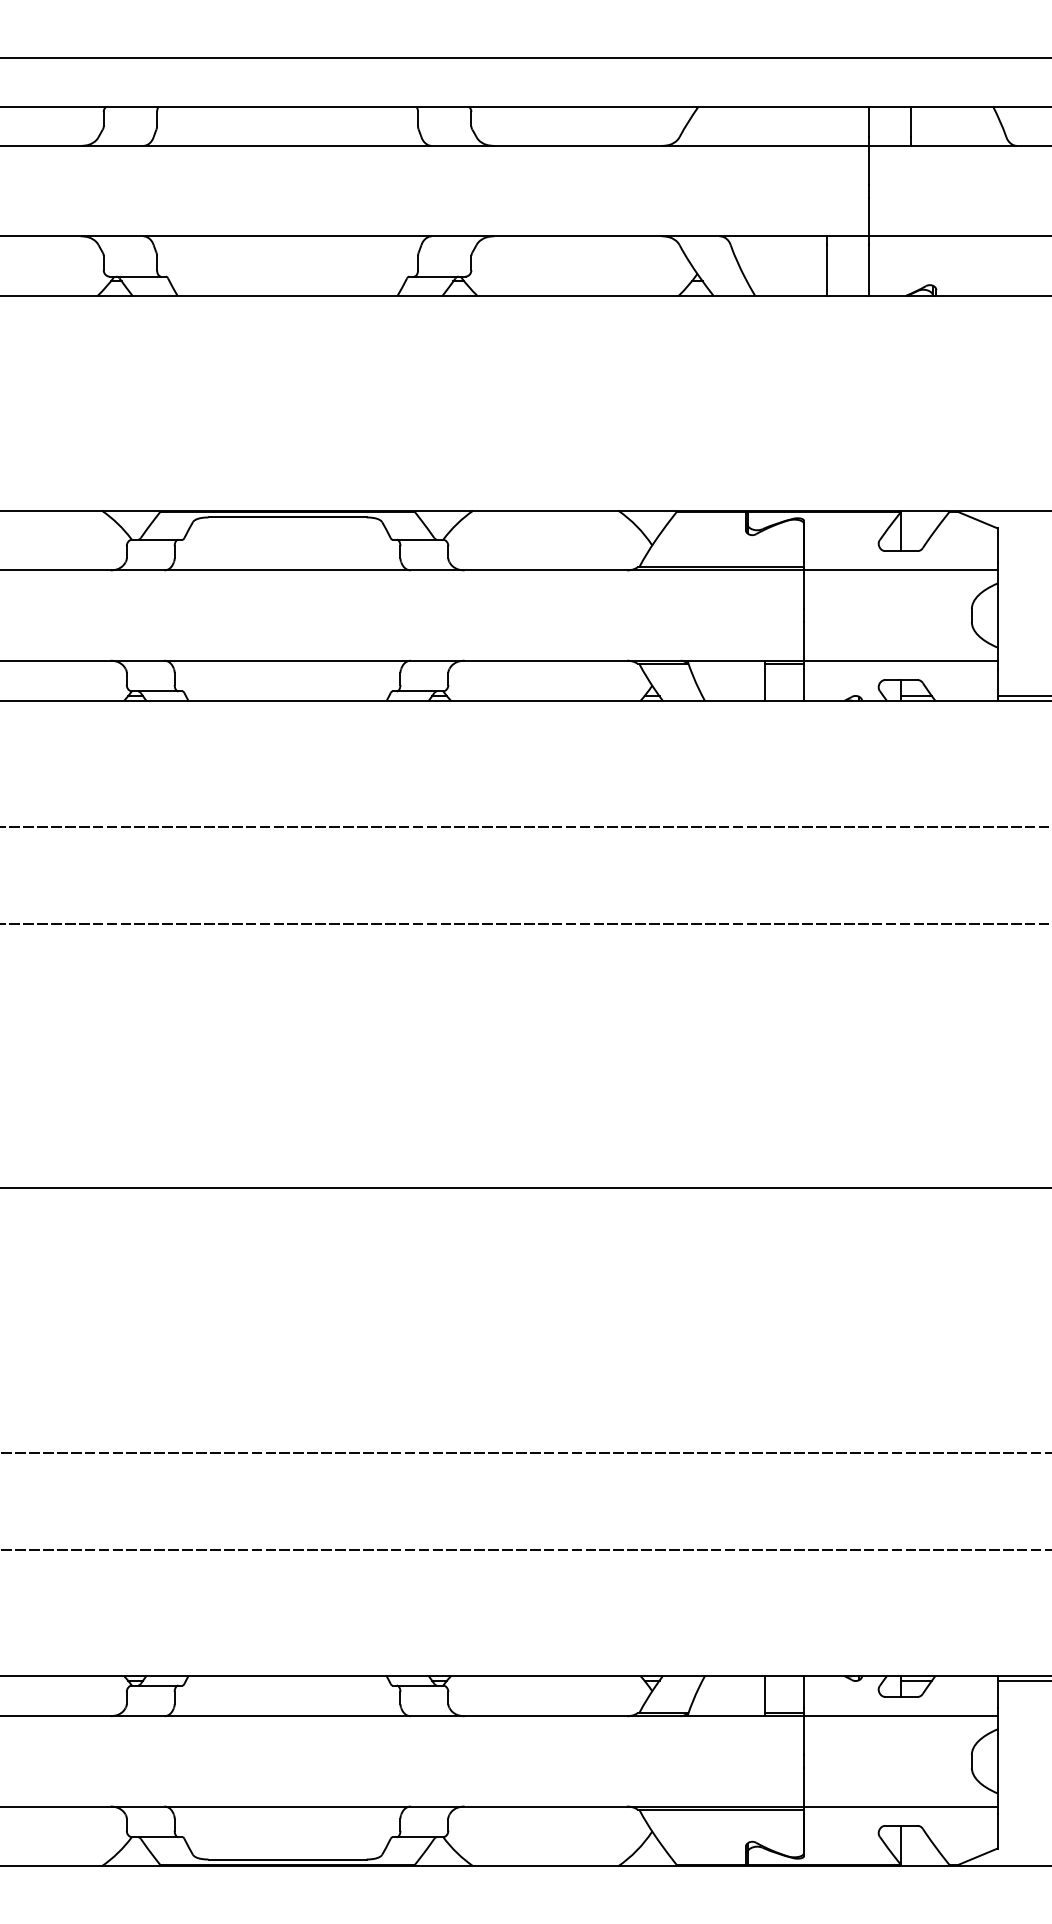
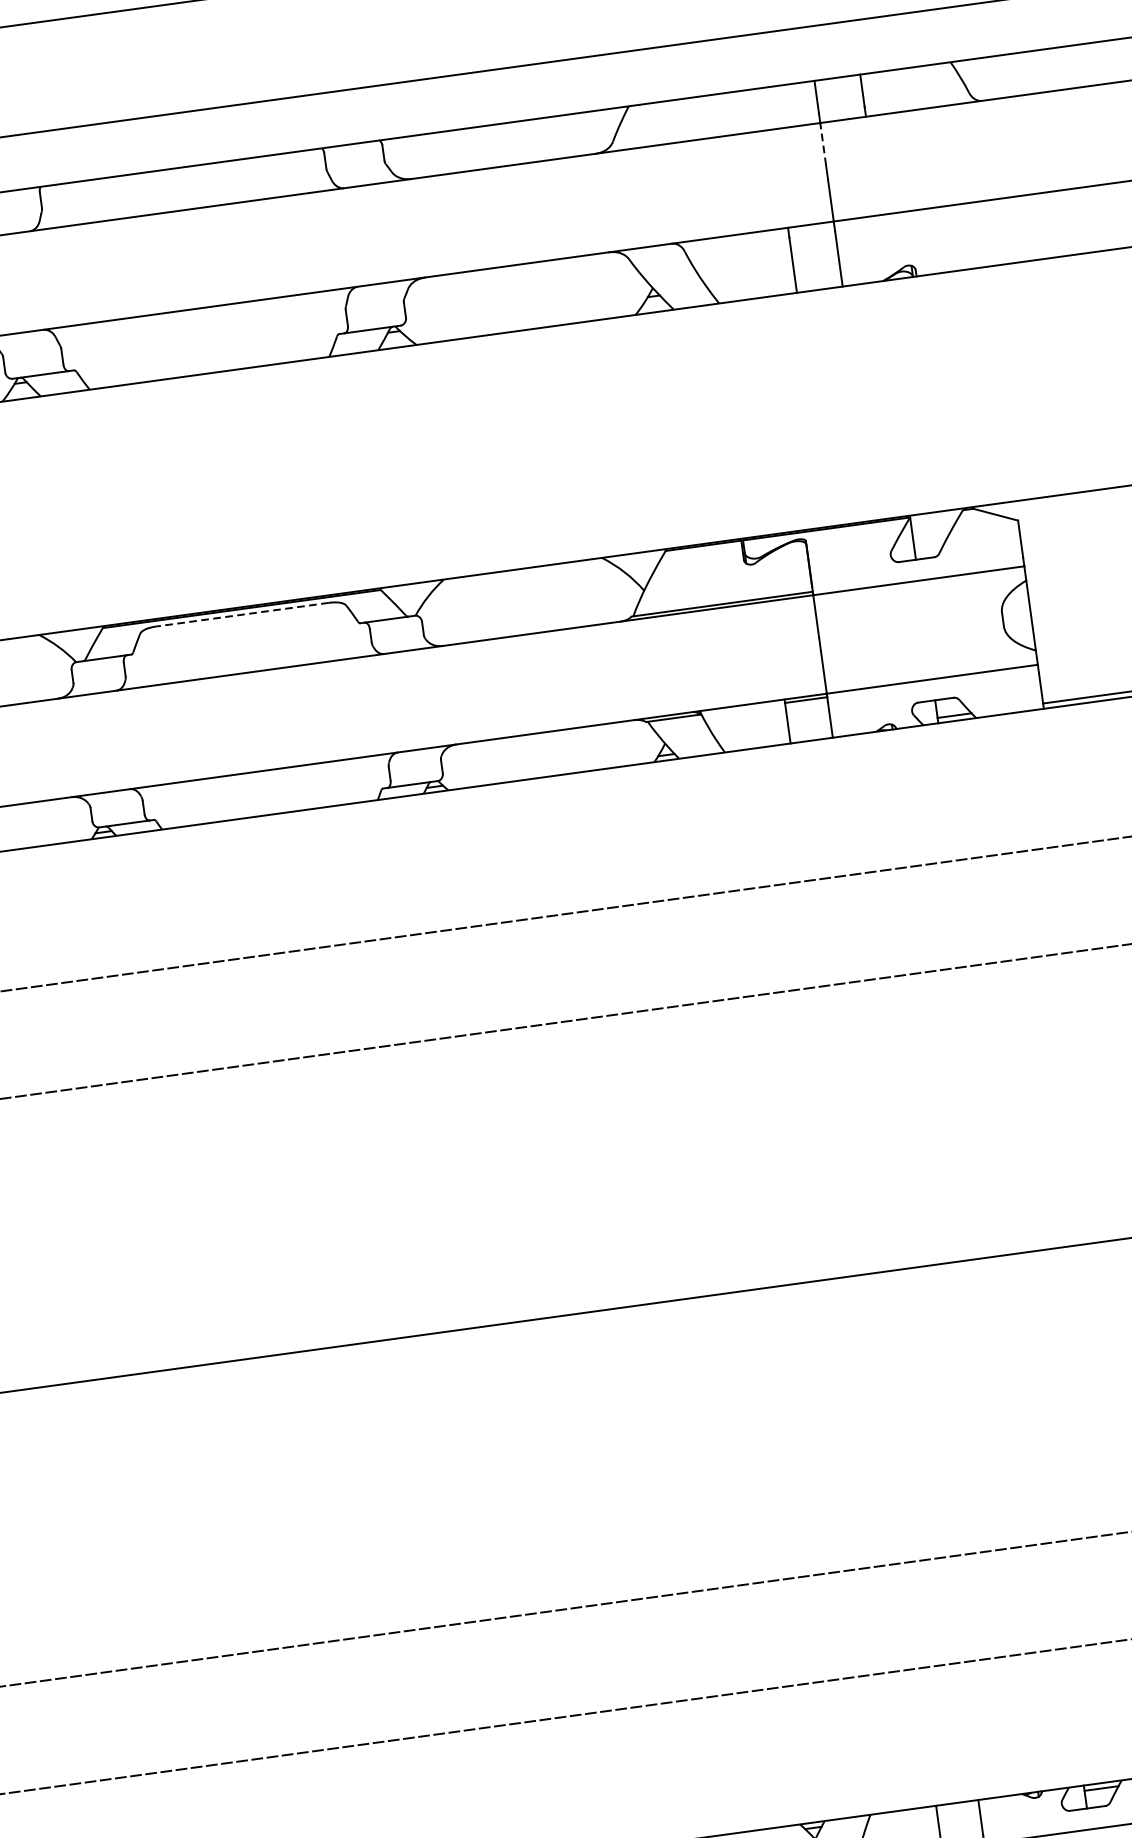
line: (868, 164) -> (822, 143), solid -> dashed
line: (287, 517) -> (242, 614), solid -> dashed

